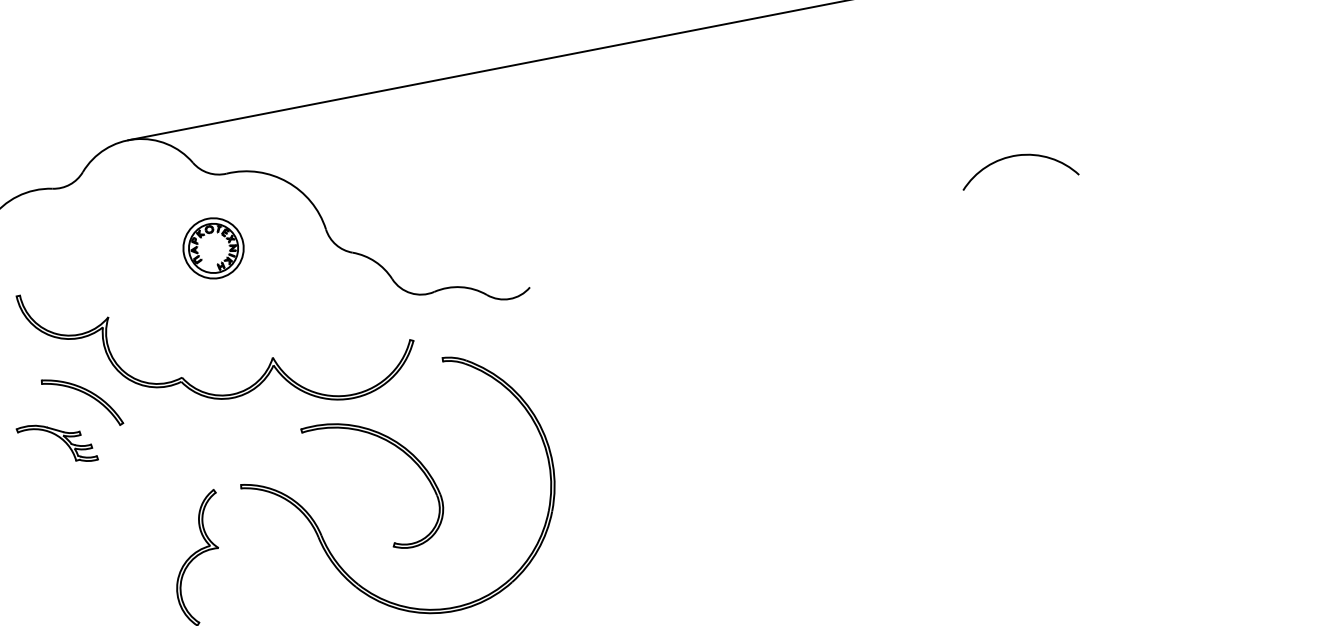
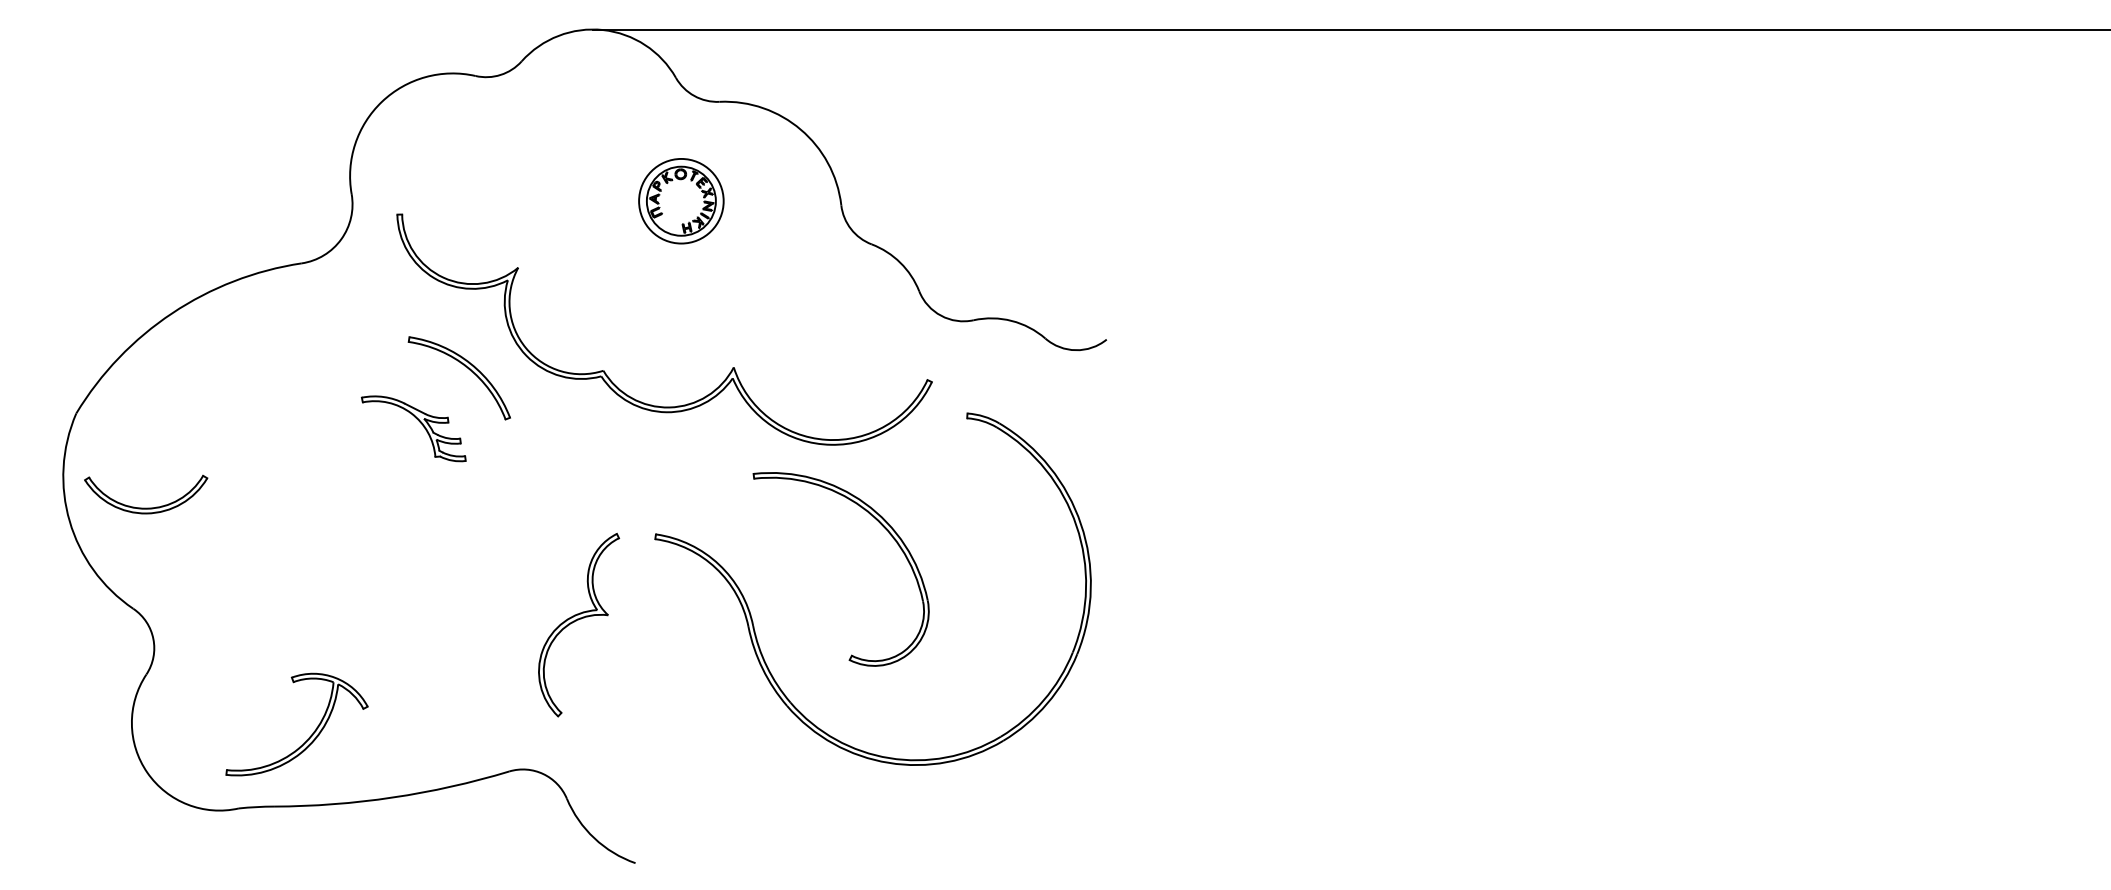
arc: (1015, 156) -> (1810, 289), removed

